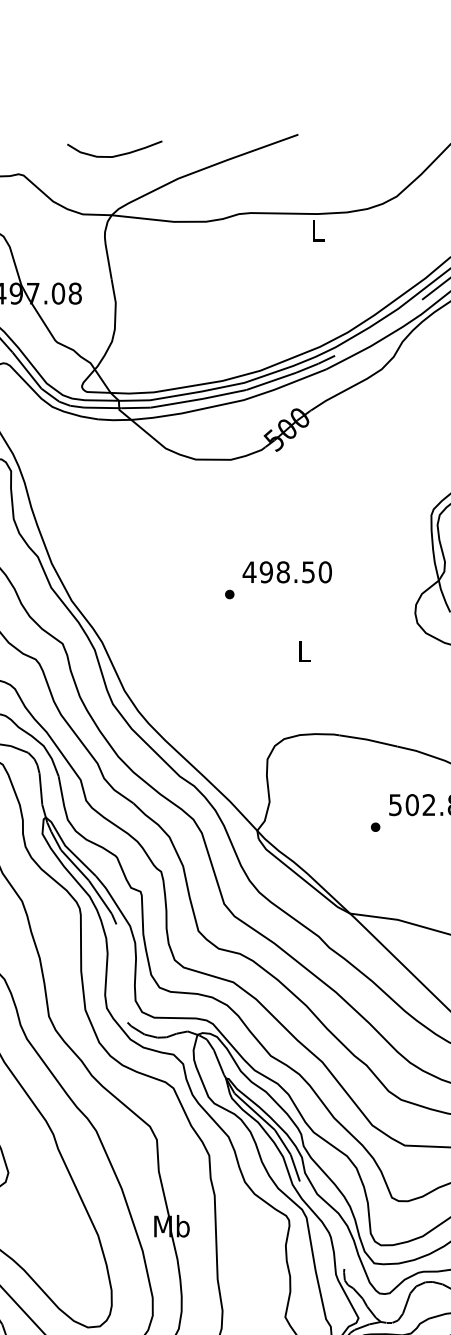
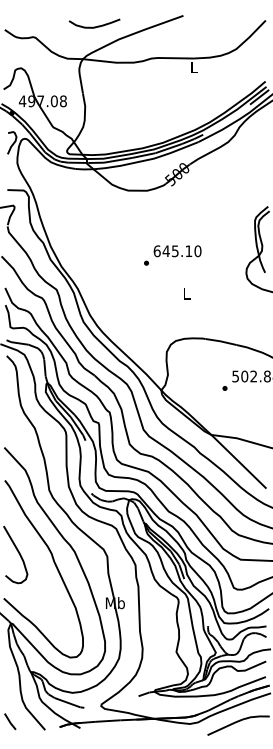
curve: (114, 154) -> (94, 26), moved
text: (278, 572) -> (172, 251), 498.50 -> 645.10

